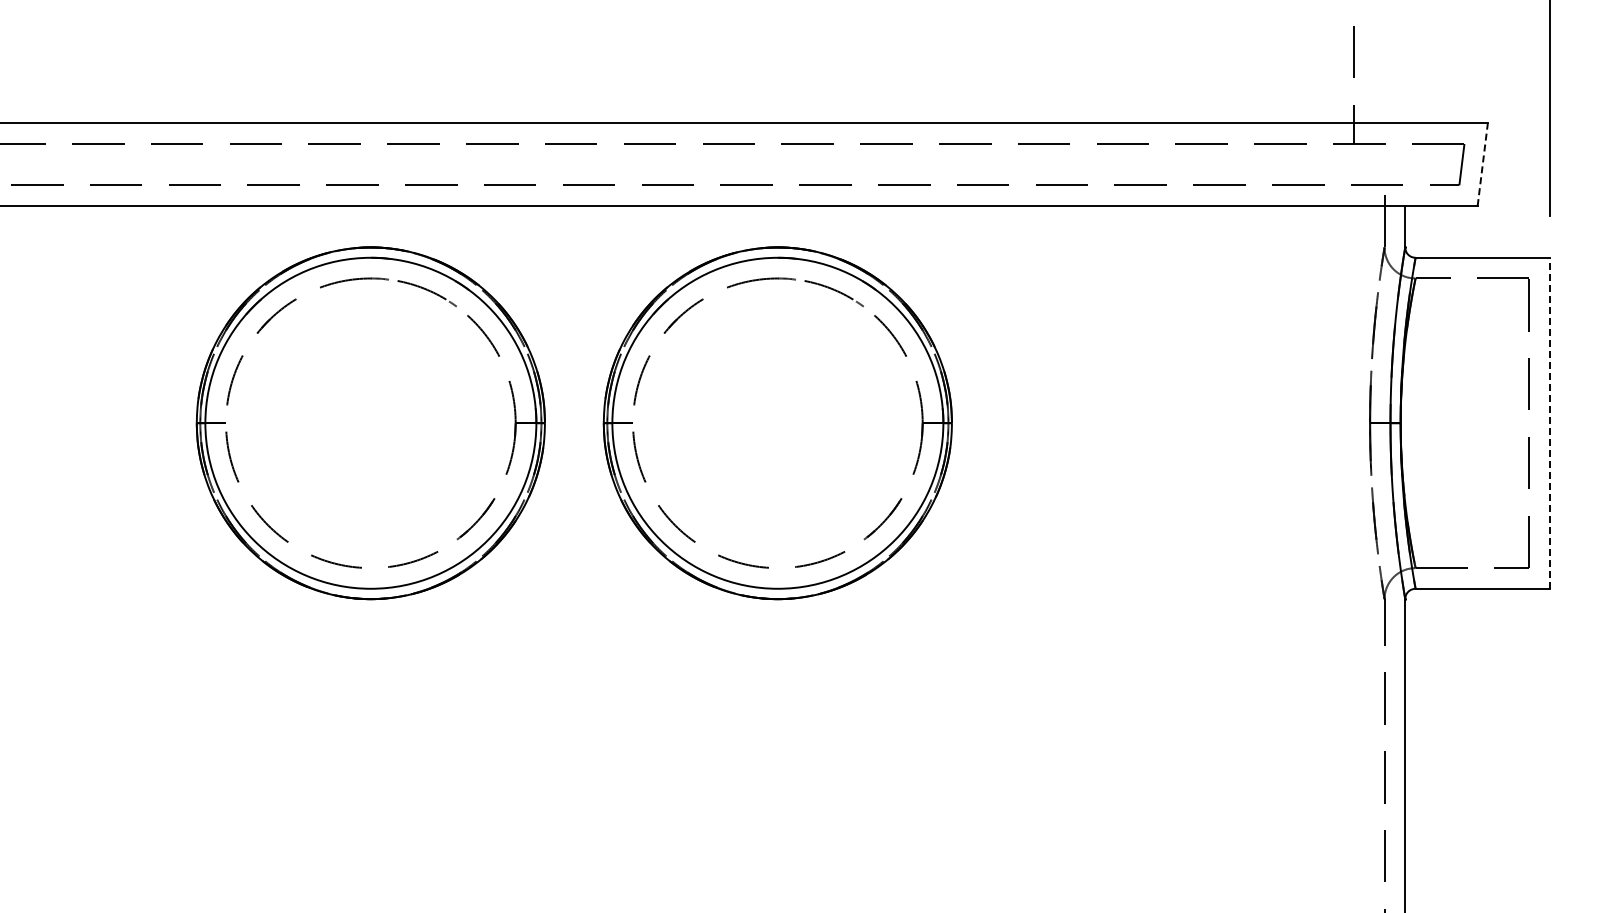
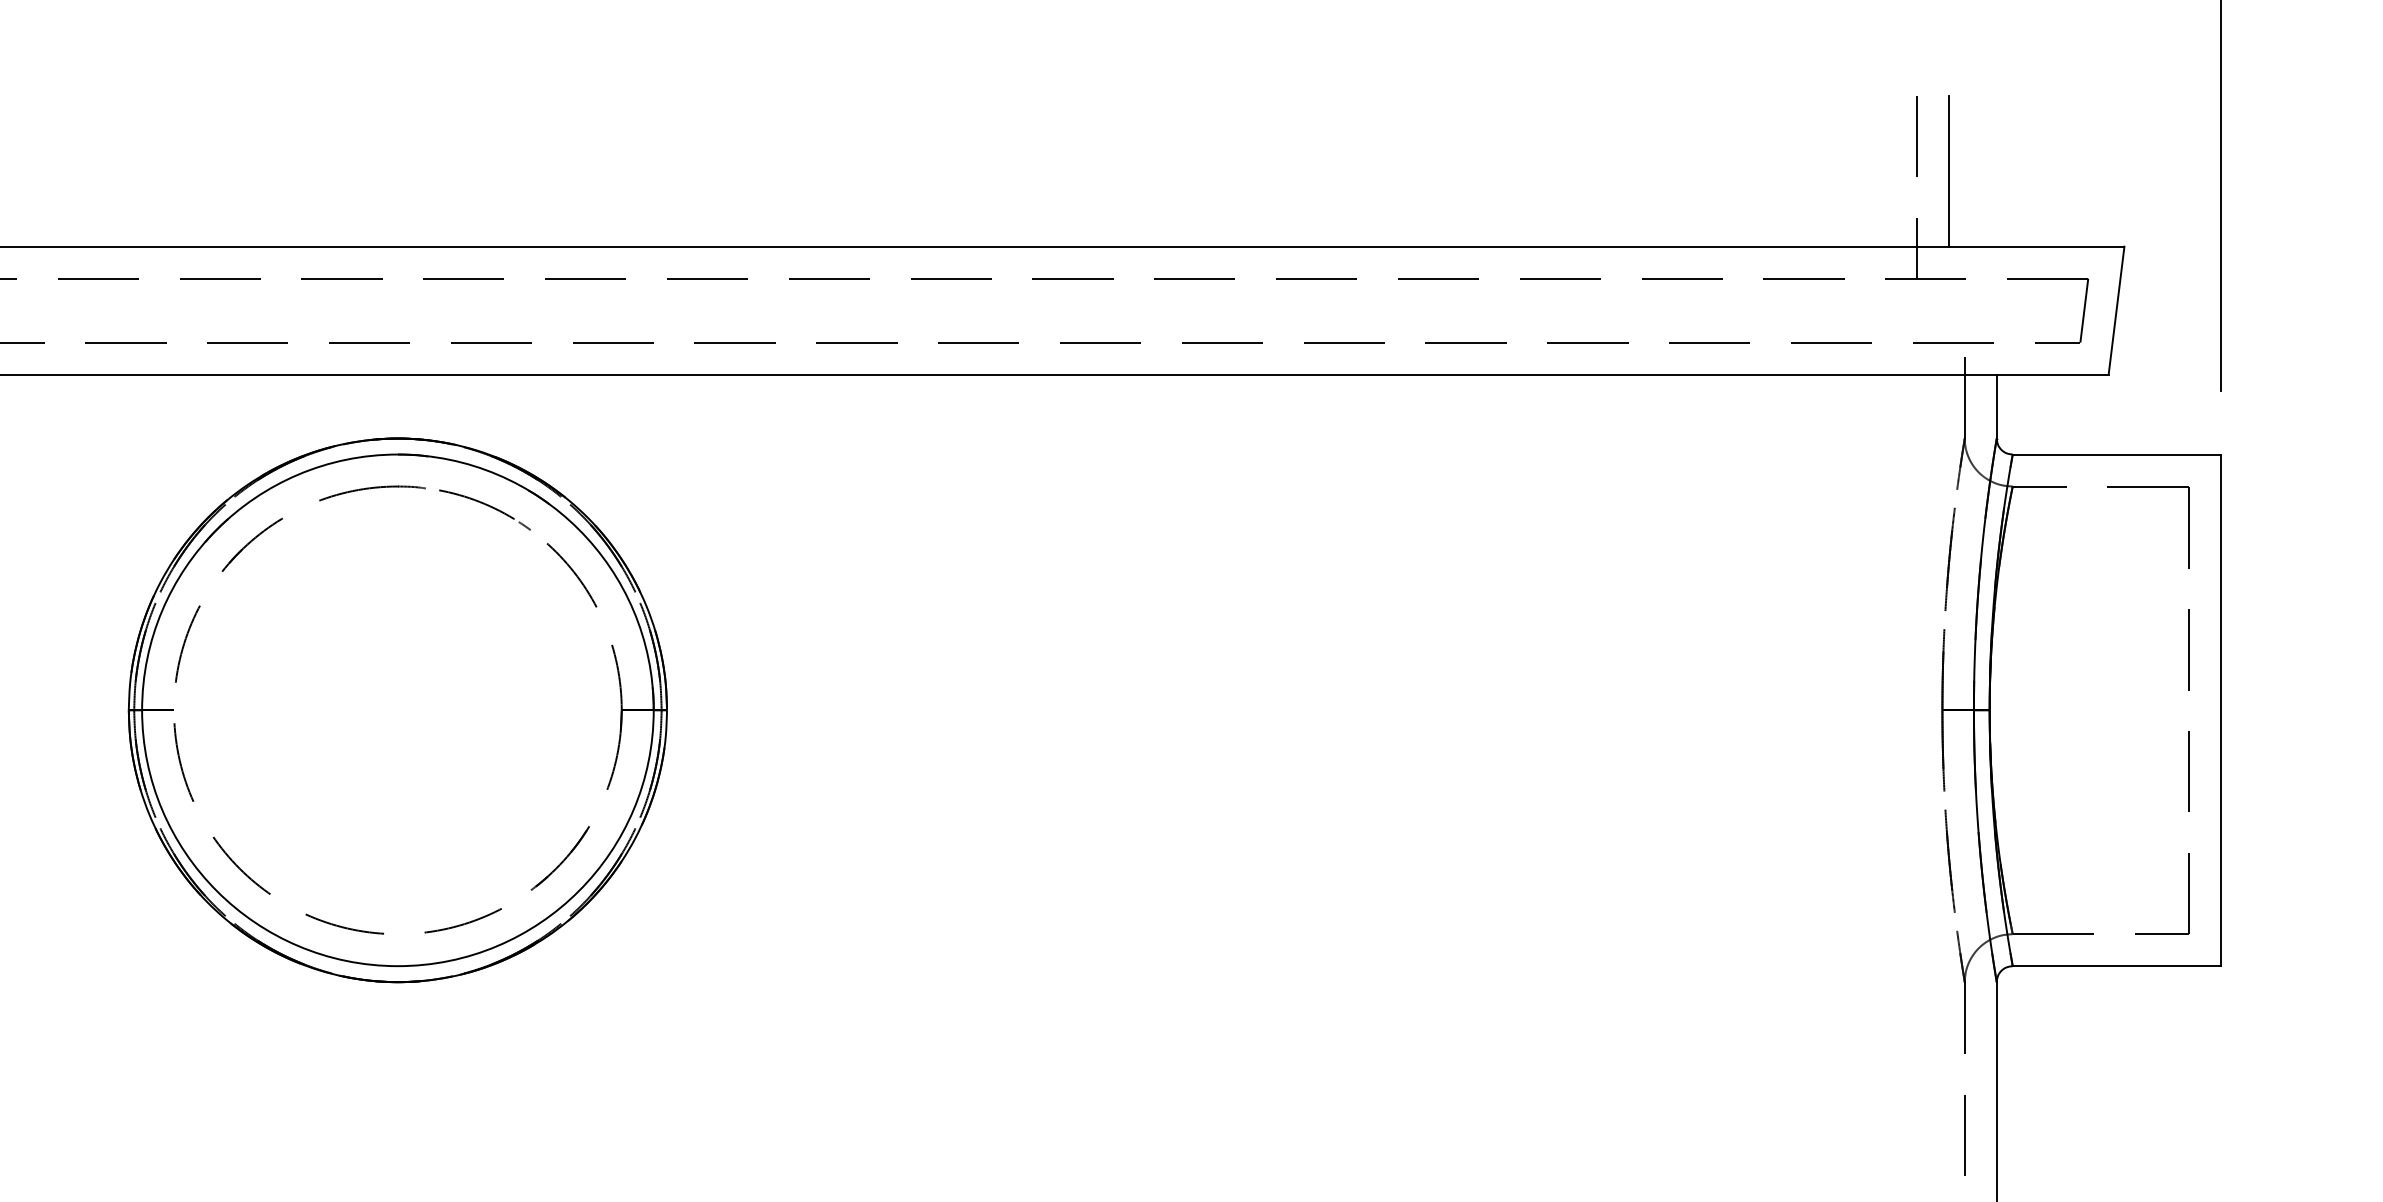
line: (1374, 74) -> (1949, 171), added
line: (1482, 164) -> (2116, 310), dashed -> solid
line: (1550, 422) -> (2221, 709), dashed -> solid
part: (777, 423) -> (1026, 710), removed

